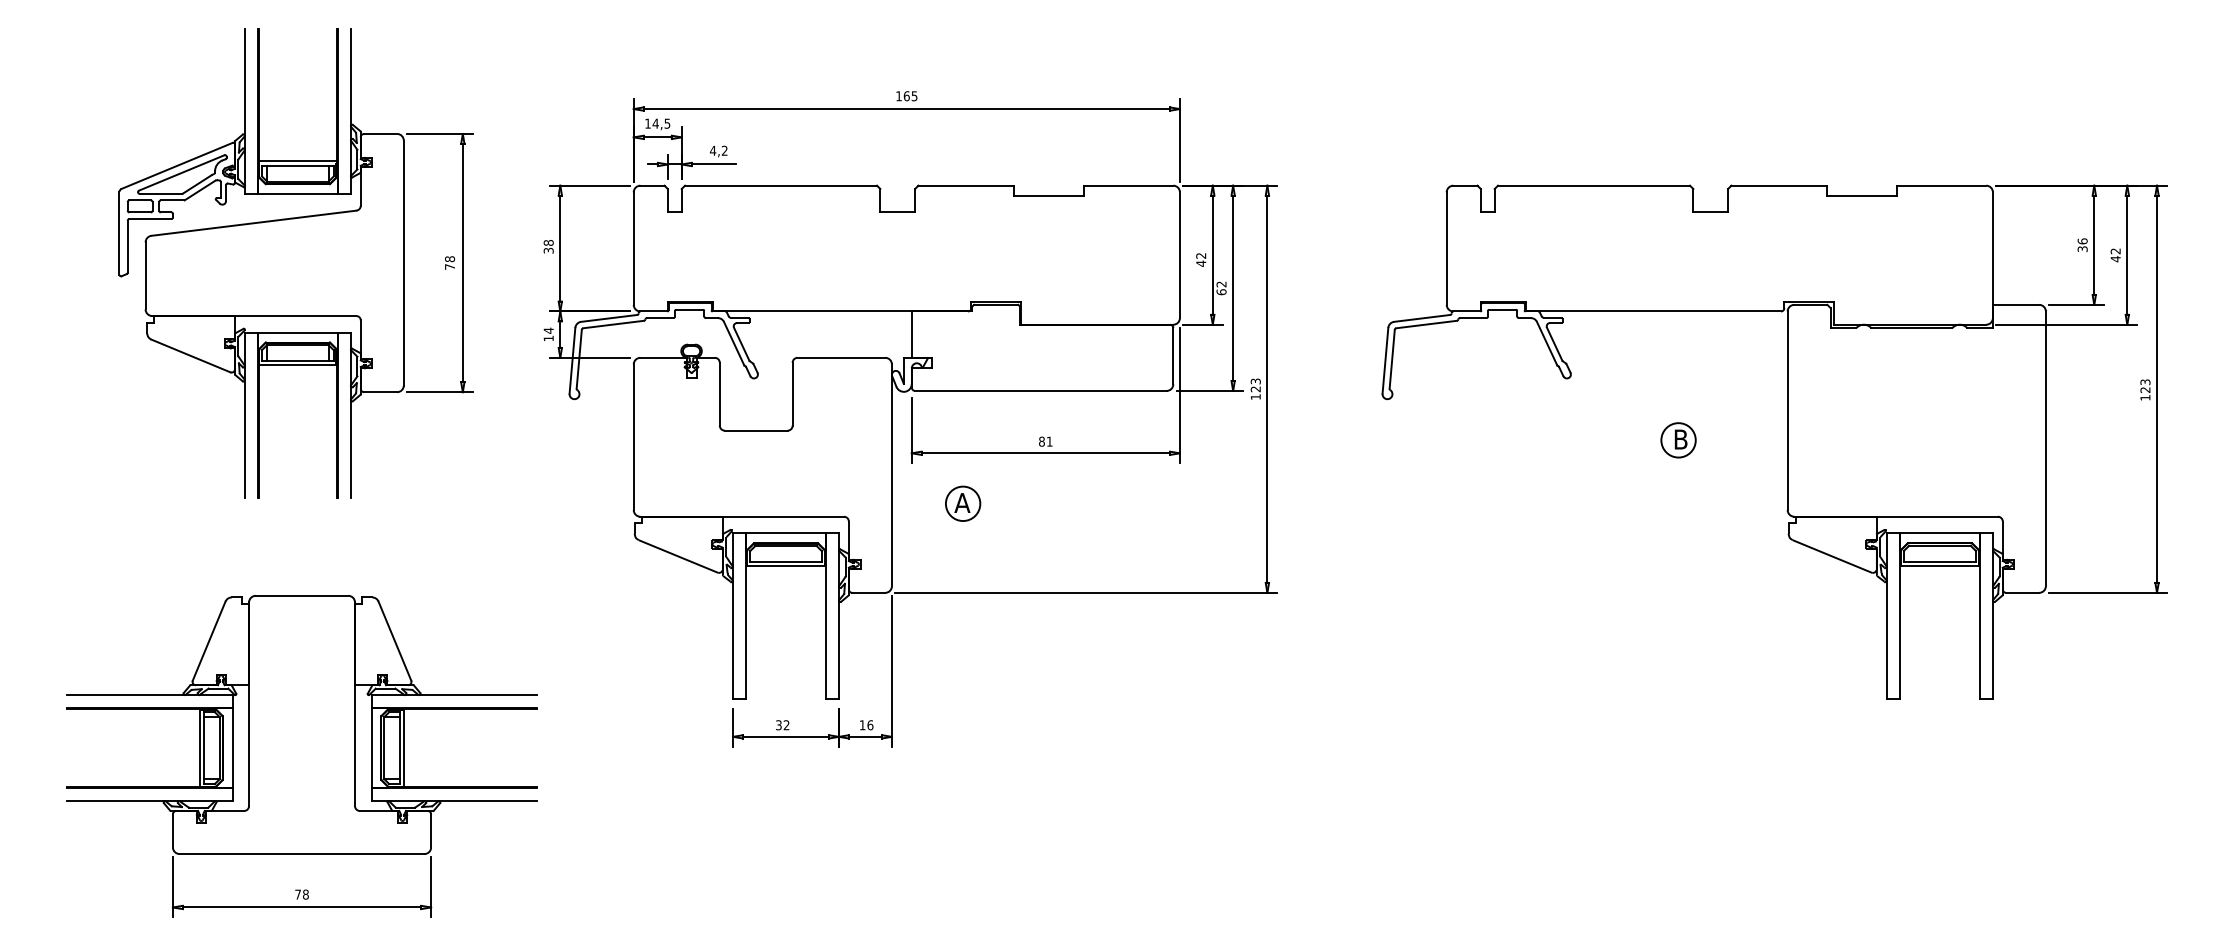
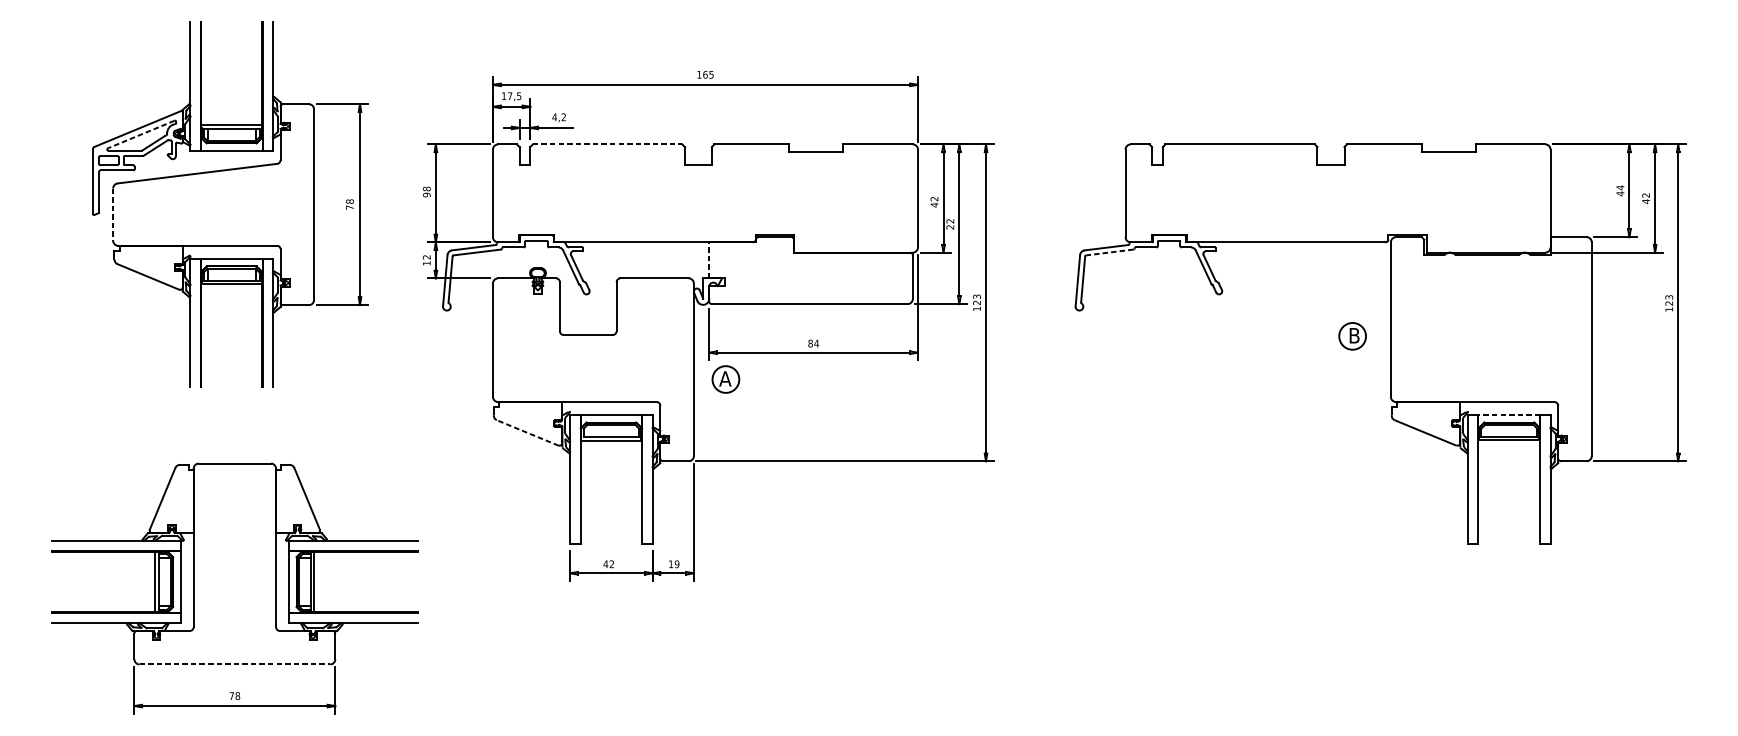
text: (655, 123) -> (509, 96), 14,5 -> 17,5
line: (181, 173) -> (141, 134), solid -> dashed
line: (781, 185) -> (607, 144), solid -> dashed
text: (2082, 245) -> (1620, 190), 36 -> 44
text: (548, 250) -> (426, 194), 38 -> 98
line: (145, 275) -> (113, 214), solid -> dashed
text: (1221, 292) -> (950, 227), 62 -> 22
line: (1426, 324) -> (1109, 252), solid -> dashed
text: (548, 330) -> (426, 257), 14 -> 12
line: (911, 334) -> (709, 260), solid -> dashed
part: (1678, 440) -> (1352, 336), moved
text: (1049, 441) -> (816, 343), 81 -> 84
part: (963, 503) -> (726, 379), moved
line: (1939, 533) -> (1508, 415), solid -> dashed
line: (678, 556) -> (527, 432), solid -> dashed
text: (778, 725) -> (605, 564), 32 -> 42
text: (870, 725) -> (677, 564), 16 -> 19
line: (302, 854) -> (235, 664), solid -> dashed

